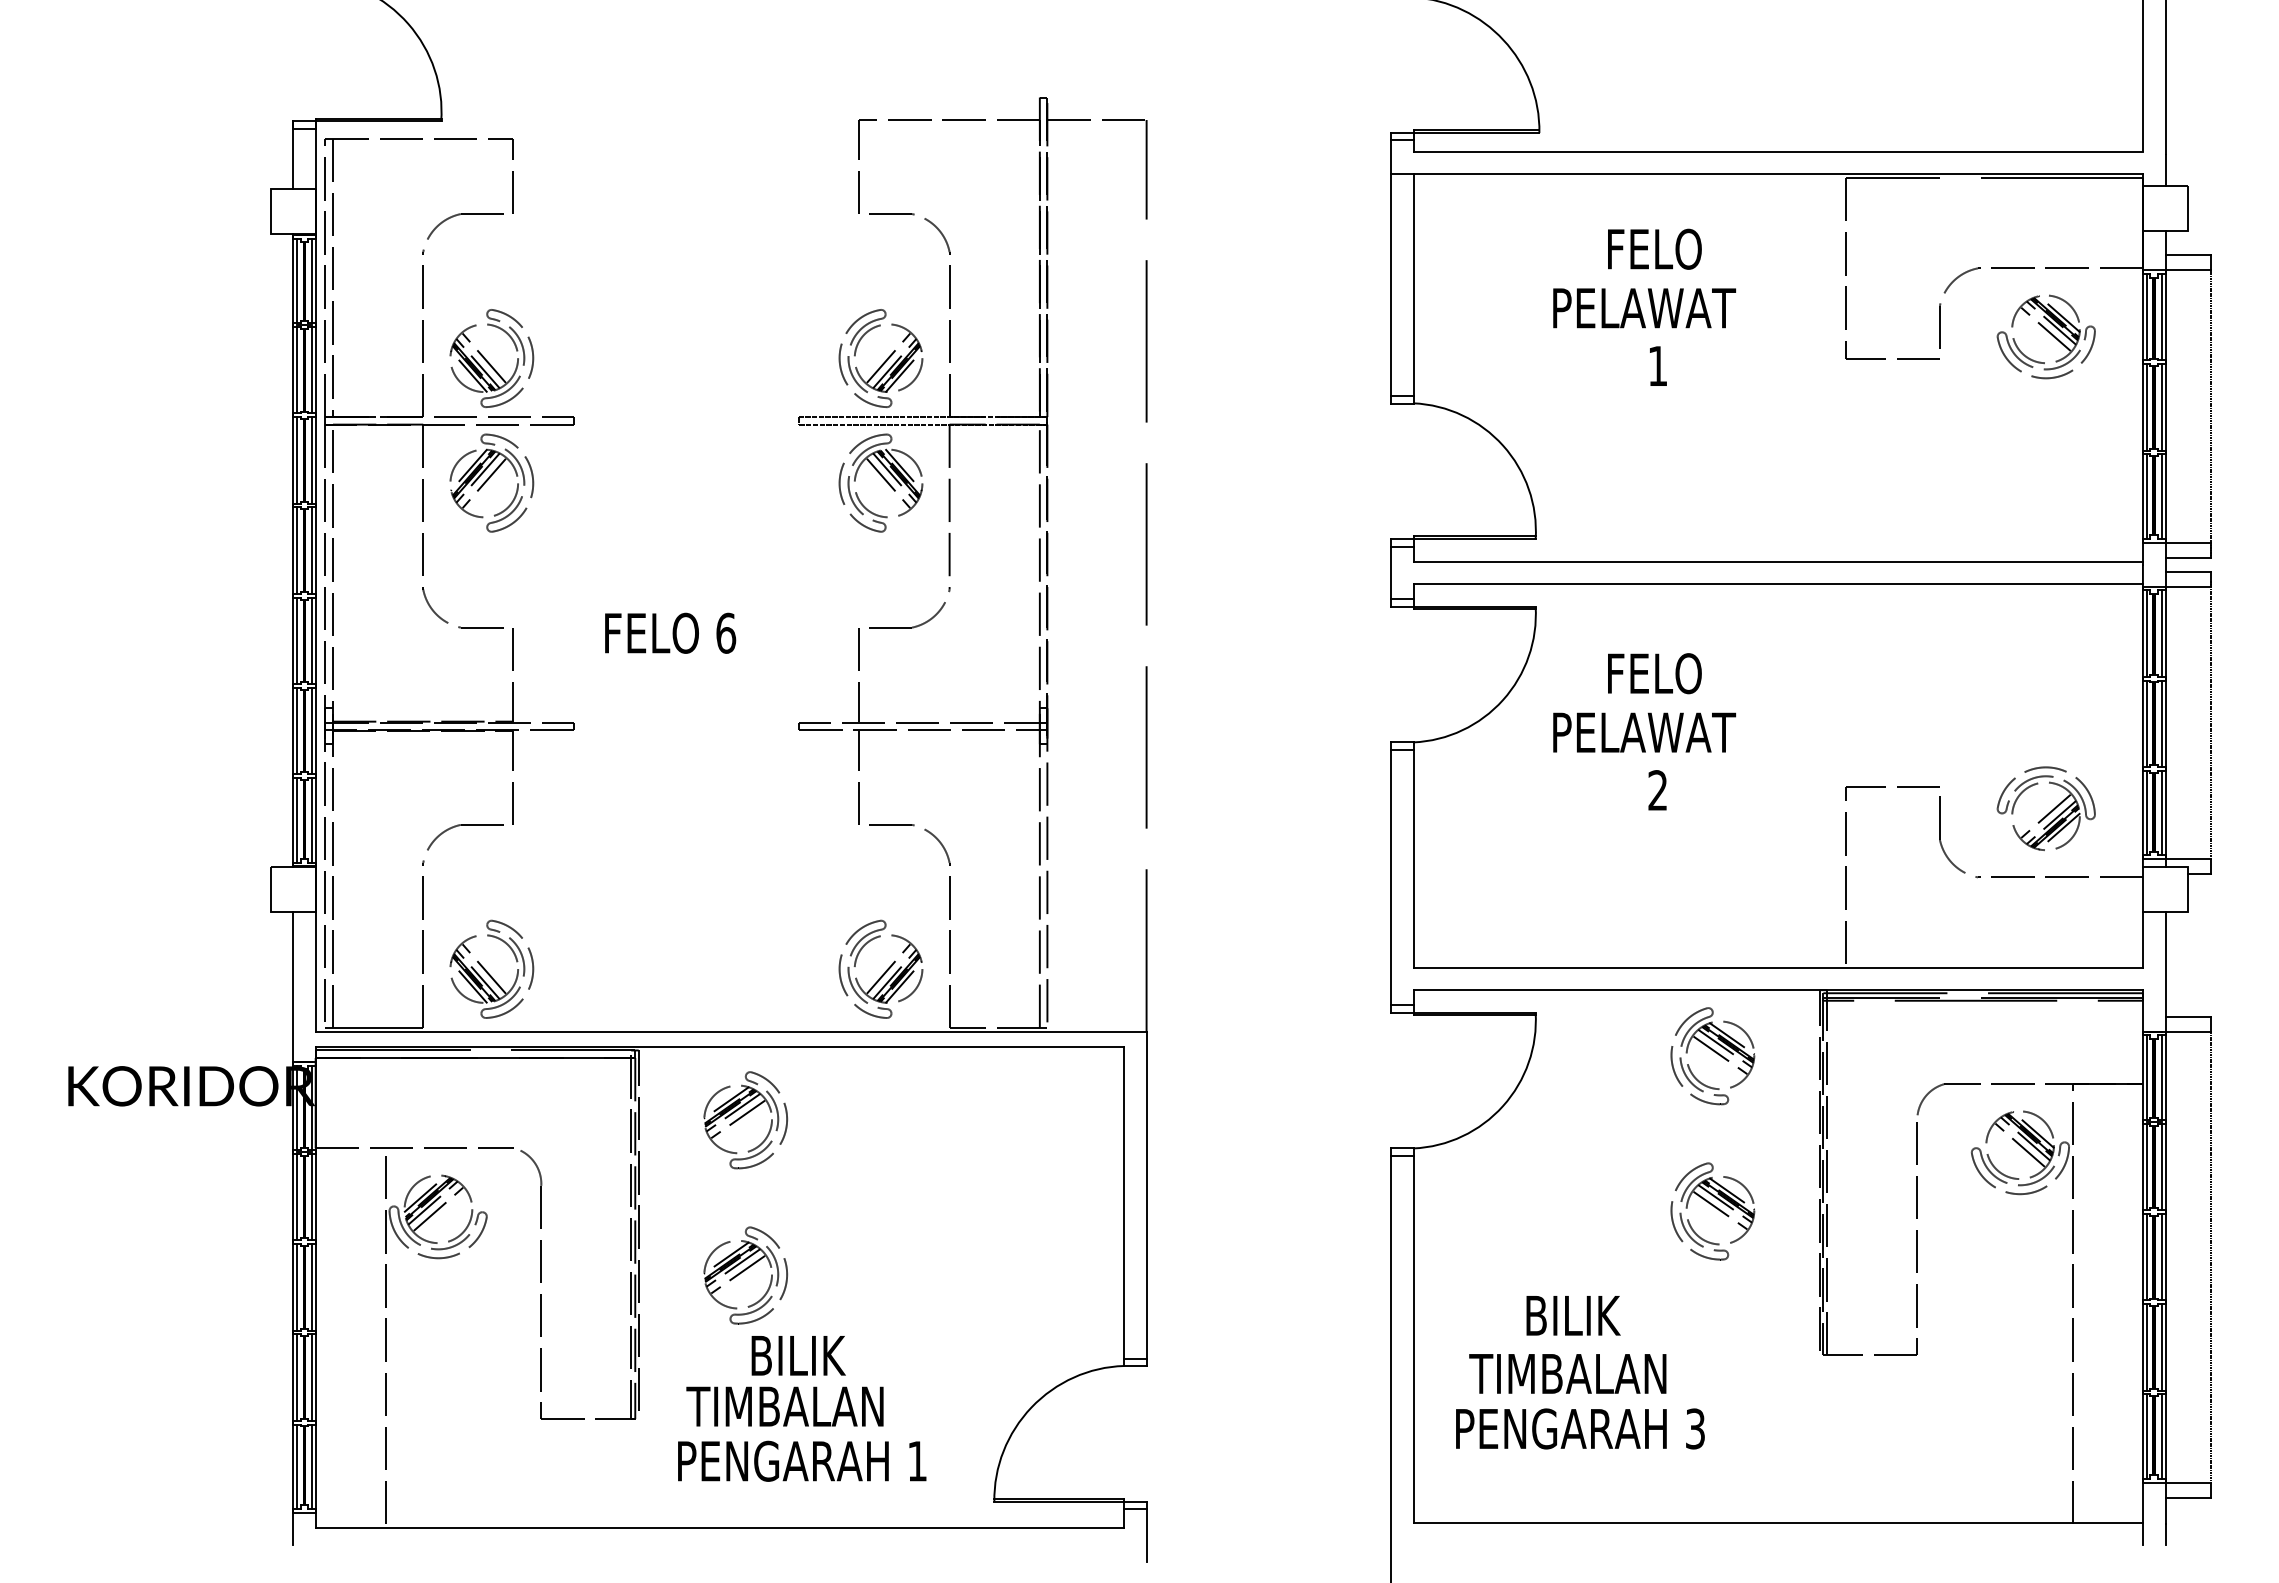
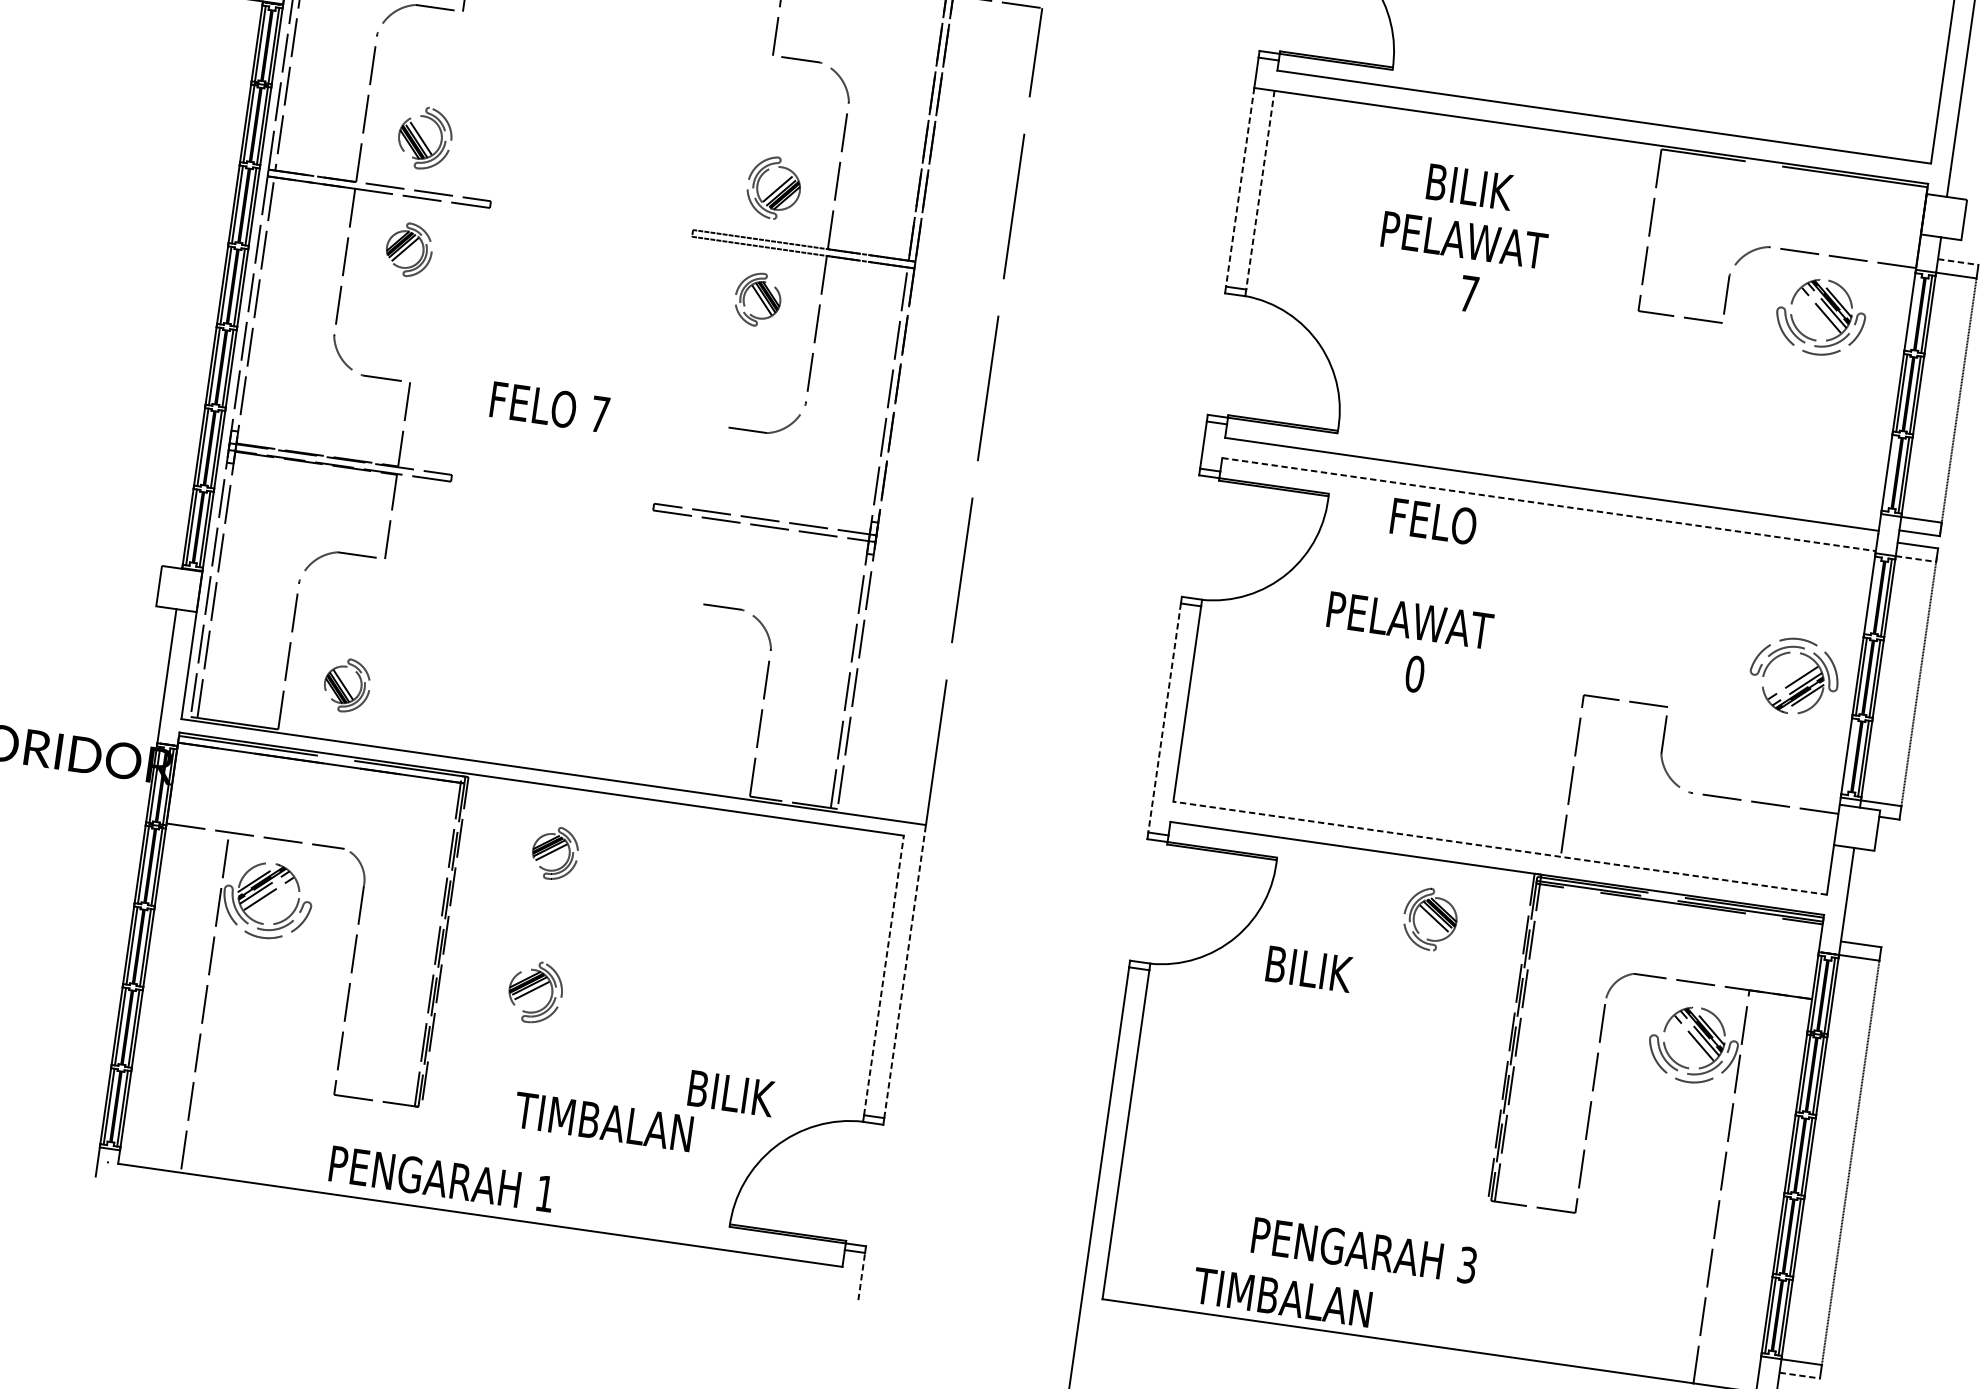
text: (1648, 248) -> (1475, 187), FELO -> BILIK
line: (2188, 255) -> (1958, 262), solid -> dashed
line: (1390, 285) -> (1239, 187), solid -> dashed
line: (1413, 285) -> (1260, 190), solid -> dashed
line: (2146, 316) -> (1913, 311), removed
part: (491, 358) -> (424, 138), size x0.7
part: (880, 358) -> (773, 187), size x0.7
text: (1657, 365) -> (1468, 293), 1 -> 7
part: (491, 482) -> (409, 249), size x0.6
part: (880, 482) -> (757, 299), size x0.6
line: (2146, 496) -> (1890, 473), removed
line: (1778, 584) -> (1549, 504), solid -> dashed
line: (2188, 586) -> (1916, 559), solid -> dashed
text: (726, 632) -> (600, 413), 6 -> 7
line: (2146, 633) -> (1872, 595), removed
text: (1654, 673) -> (1433, 521), moved
line: (859, 674) -> (714, 468), removed
line: (859, 777) -> (701, 560), removed
text: (1657, 790) -> (1414, 674), 2 -> 0
part: (2045, 808) -> (1793, 675), moved
line: (2146, 812) -> (1849, 756), removed
line: (1390, 877) -> (1164, 718), solid -> dashed
line: (1778, 967) -> (1500, 848), solid -> dashed
part: (491, 968) -> (347, 684), size x0.6
part: (880, 968) -> (695, 734), removed
part: (1712, 1056) -> (1429, 919), size x0.7
part: (745, 1120) -> (555, 853), size x0.6
line: (1146, 1195) -> (905, 971), solid -> dashed
line: (1124, 1202) -> (884, 975), solid -> dashed
part: (1712, 1211) -> (1410, 1058), removed
part: (745, 1275) -> (535, 992), size x0.7
text: (1573, 1315) -> (1309, 969), moved
text: (798, 1355) -> (731, 1093), moved
text: (1567, 1373) -> (1282, 1297), moved
text: (784, 1406) -> (603, 1121), moved
text: (1580, 1428) -> (1364, 1250), moved
text: (802, 1460) -> (442, 1178), moved
line: (2188, 1497) -> (1800, 1375), solid -> dashed
line: (1146, 1535) -> (861, 1276), solid -> dashed

